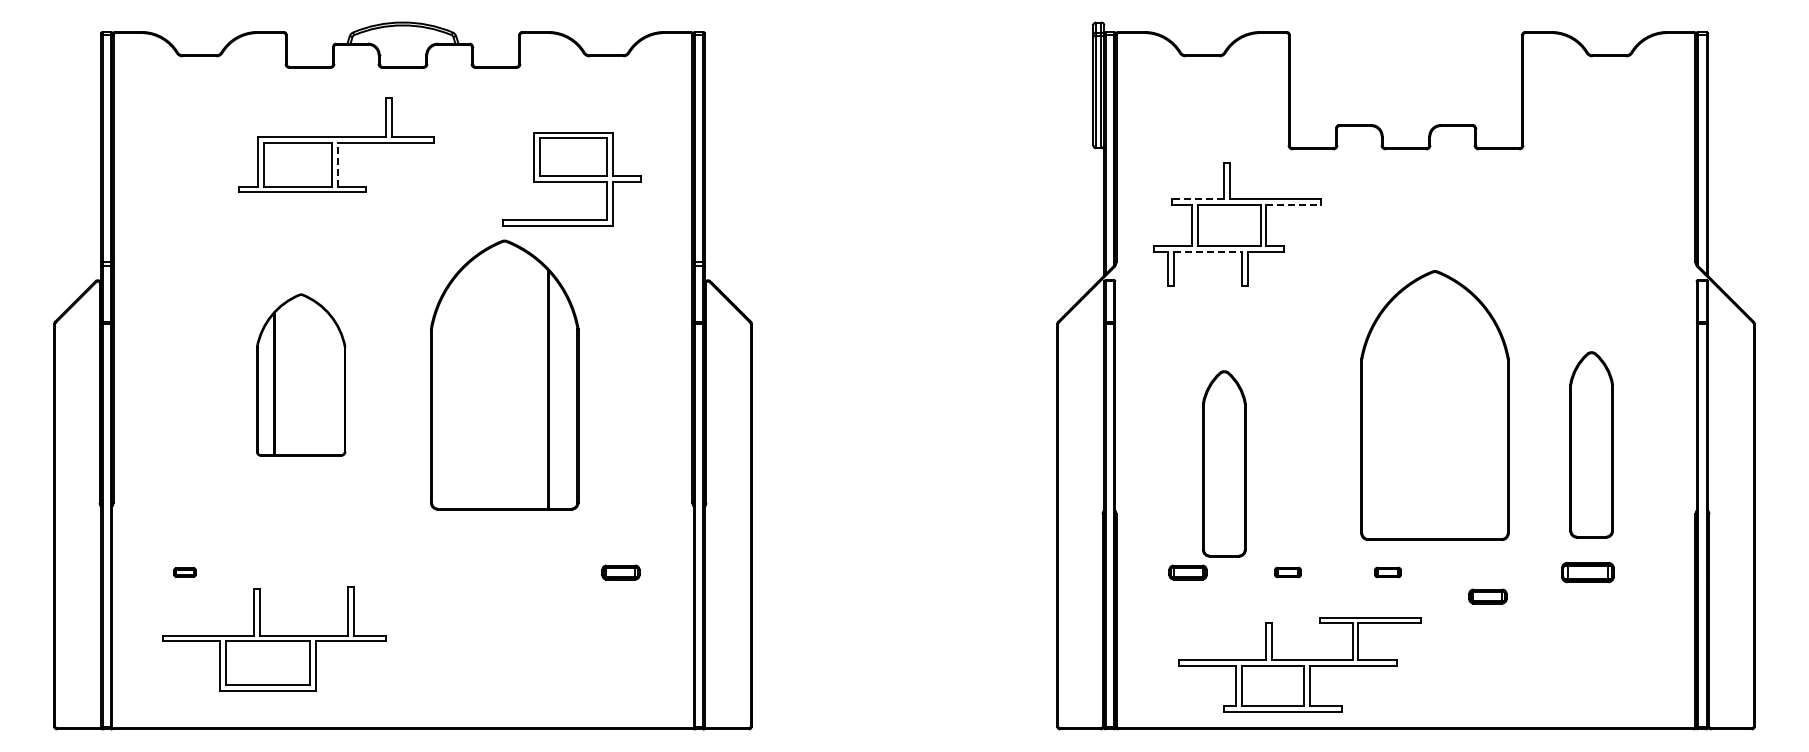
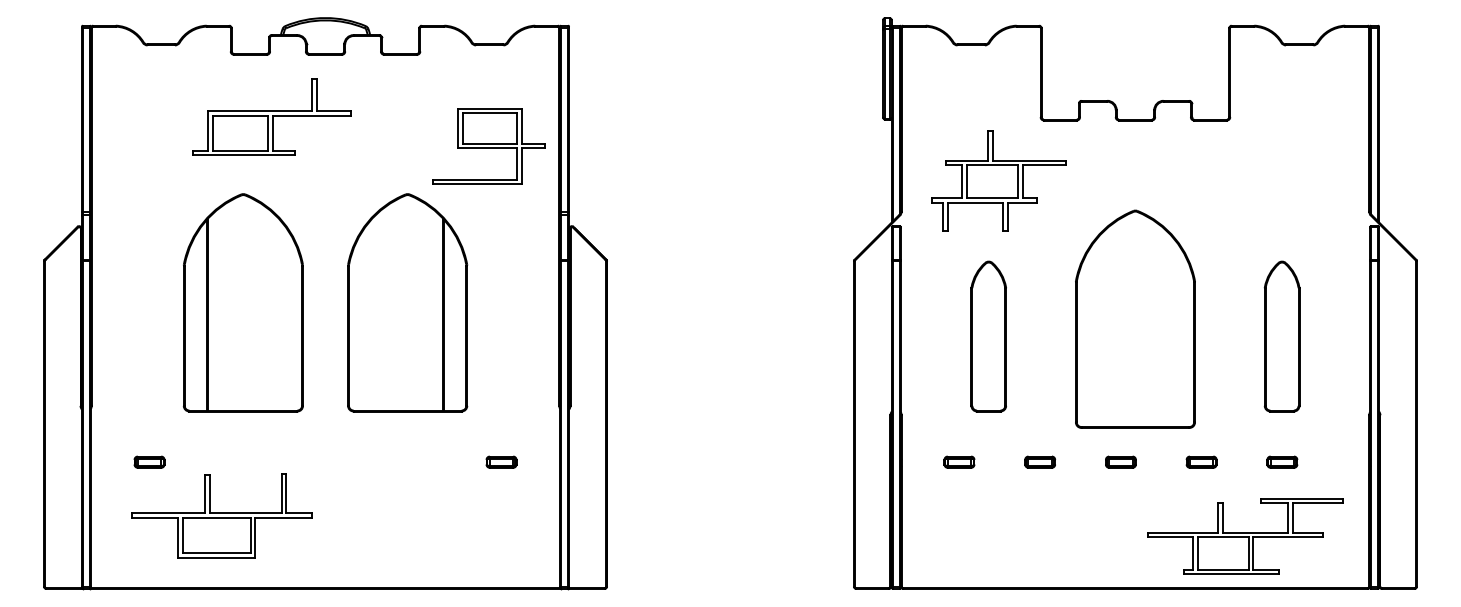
line: (338, 164) -> (273, 132), dashed -> solid
part: (571, 179) -> (488, 146), moved
line: (1197, 198) -> (967, 160), dashed -> solid
line: (1293, 204) -> (1044, 165), dashed -> solid
line: (1207, 251) -> (975, 202), dashed -> solid
part: (300, 374) -> (242, 302), size x1.67
part: (1434, 405) -> (1135, 319), moved
part: (1591, 444) -> (1282, 336), moved
part: (1224, 463) -> (988, 336), moved
part: (184, 572) -> (149, 462), size x1.67
part: (1287, 572) -> (1039, 462), size x1.43
part: (1387, 572) -> (1120, 462), size x1.43
part: (1587, 572) -> (1282, 462), size x0.71
part: (1487, 596) -> (1201, 462), moved
part: (1299, 664) -> (1244, 536), moved

